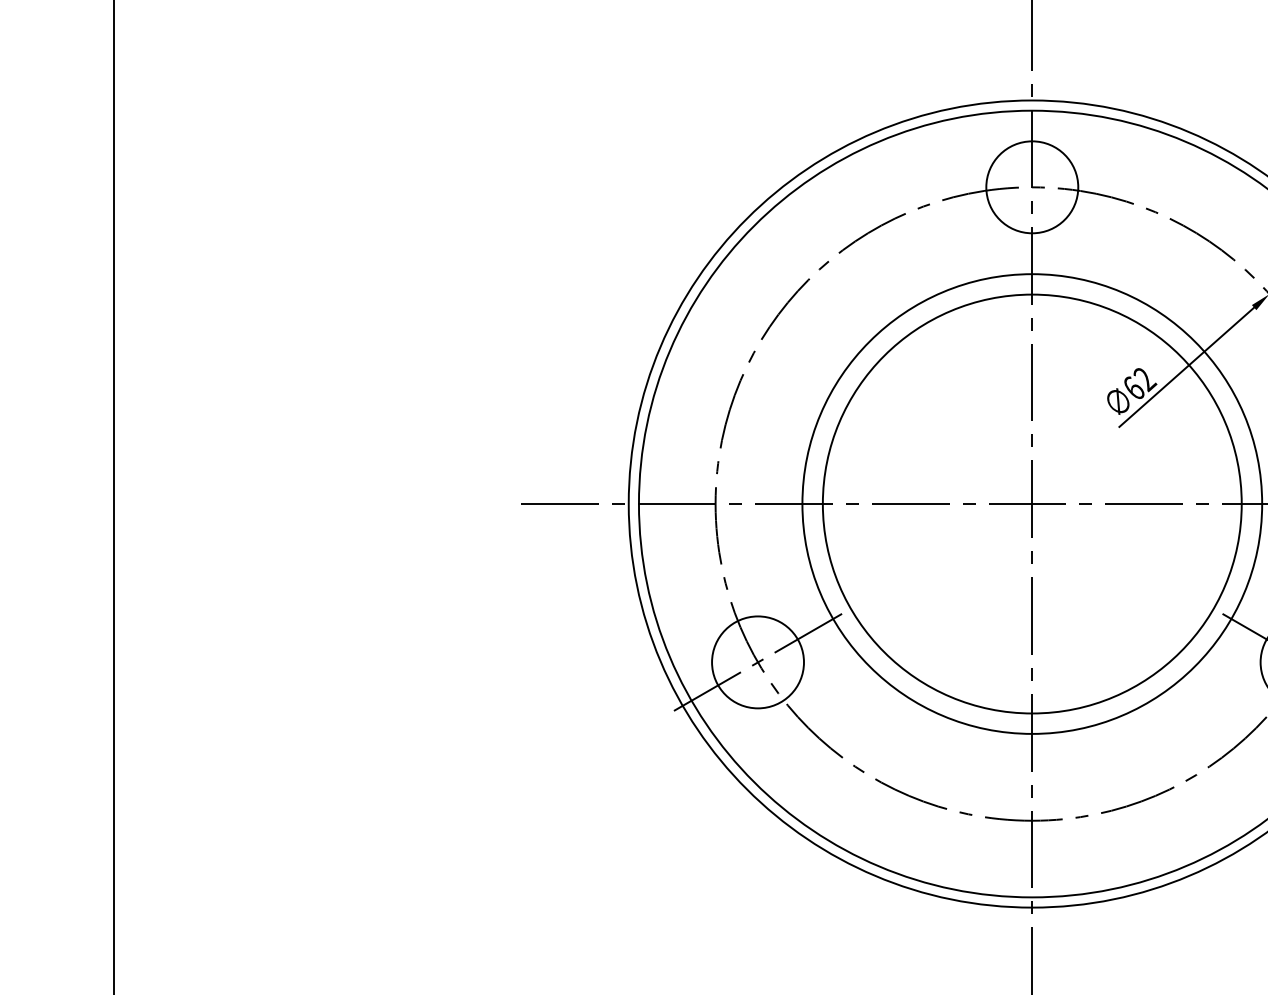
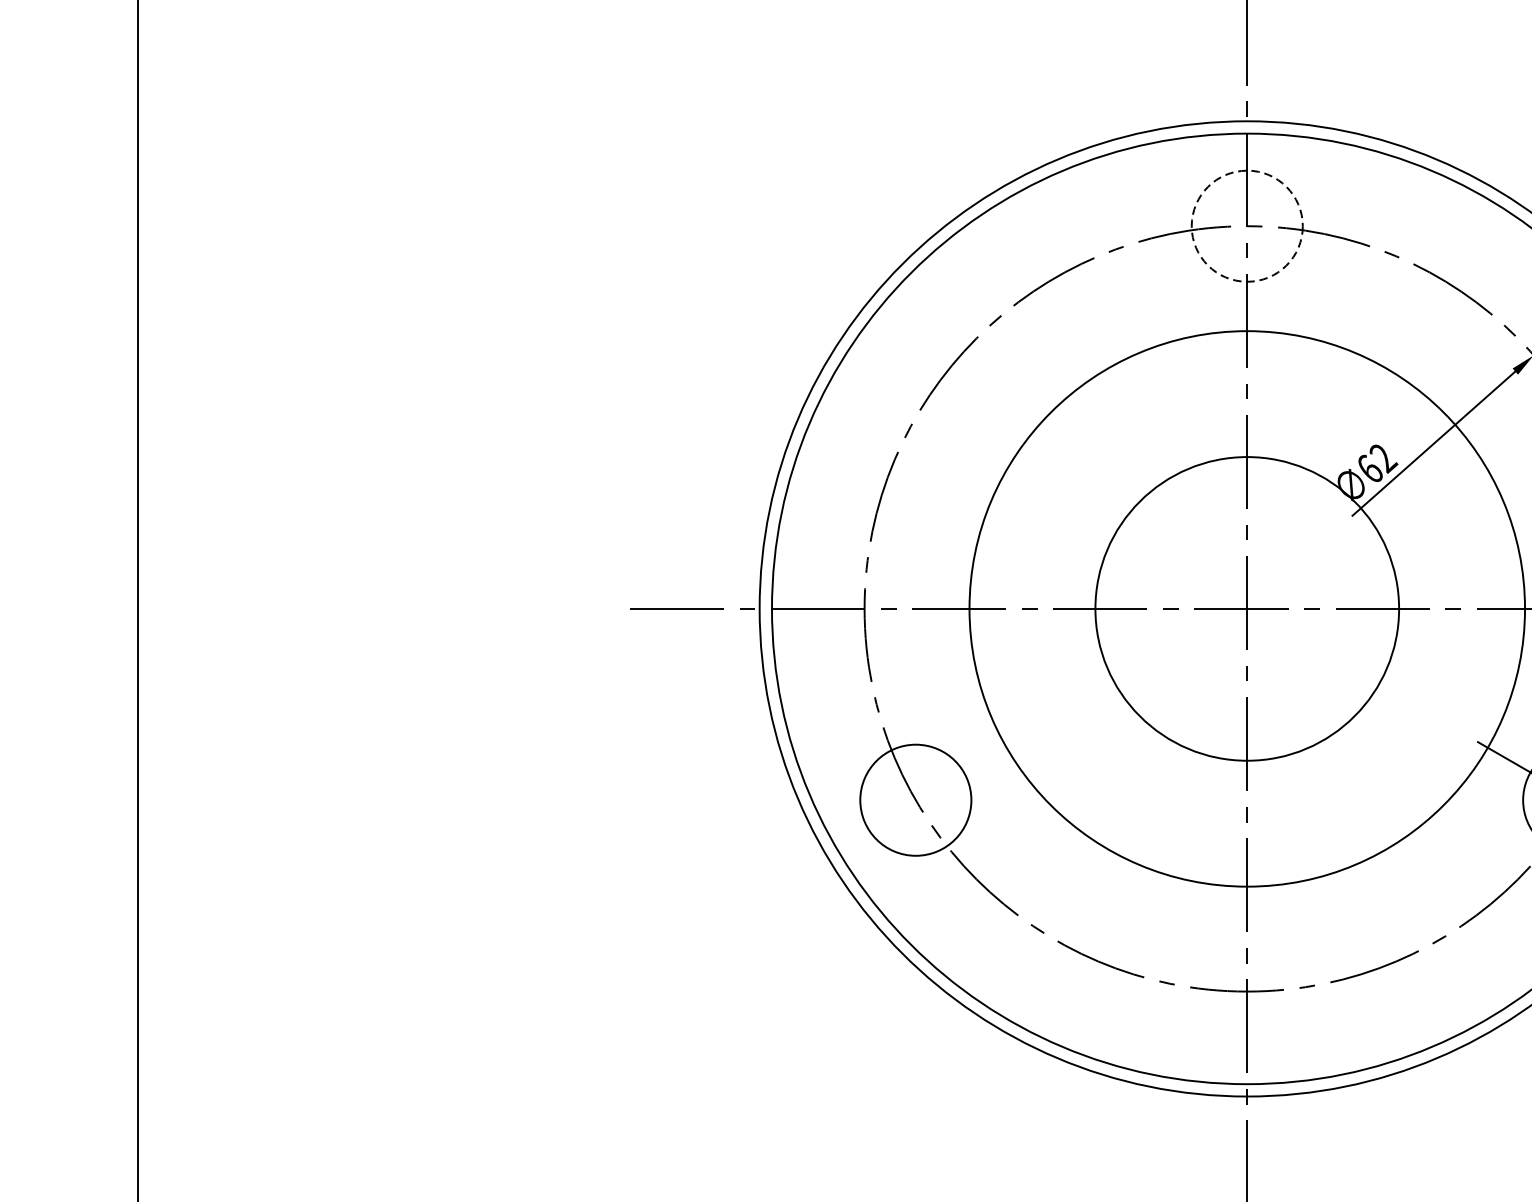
circle: (1032, 187) -> (1247, 226), solid -> dashed
circle: (1031, 503) -> (1246, 608), size x0.6
line: (757, 661) -> (915, 799), removed

